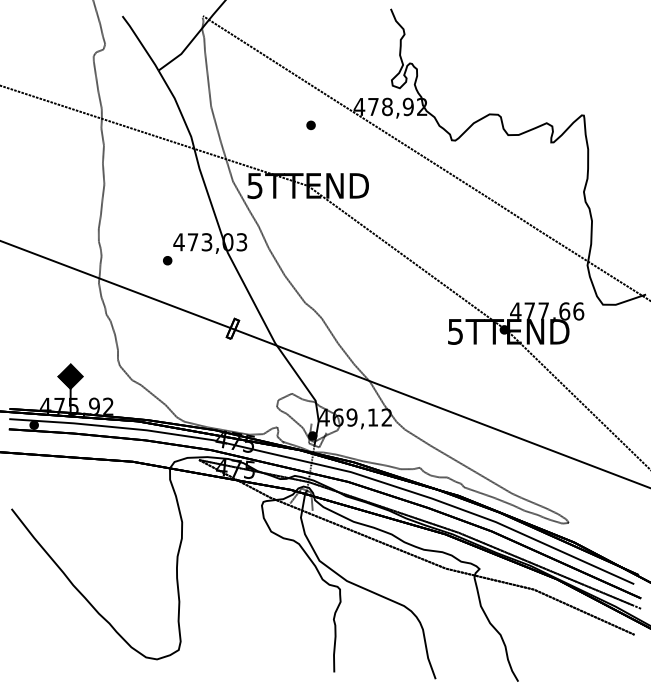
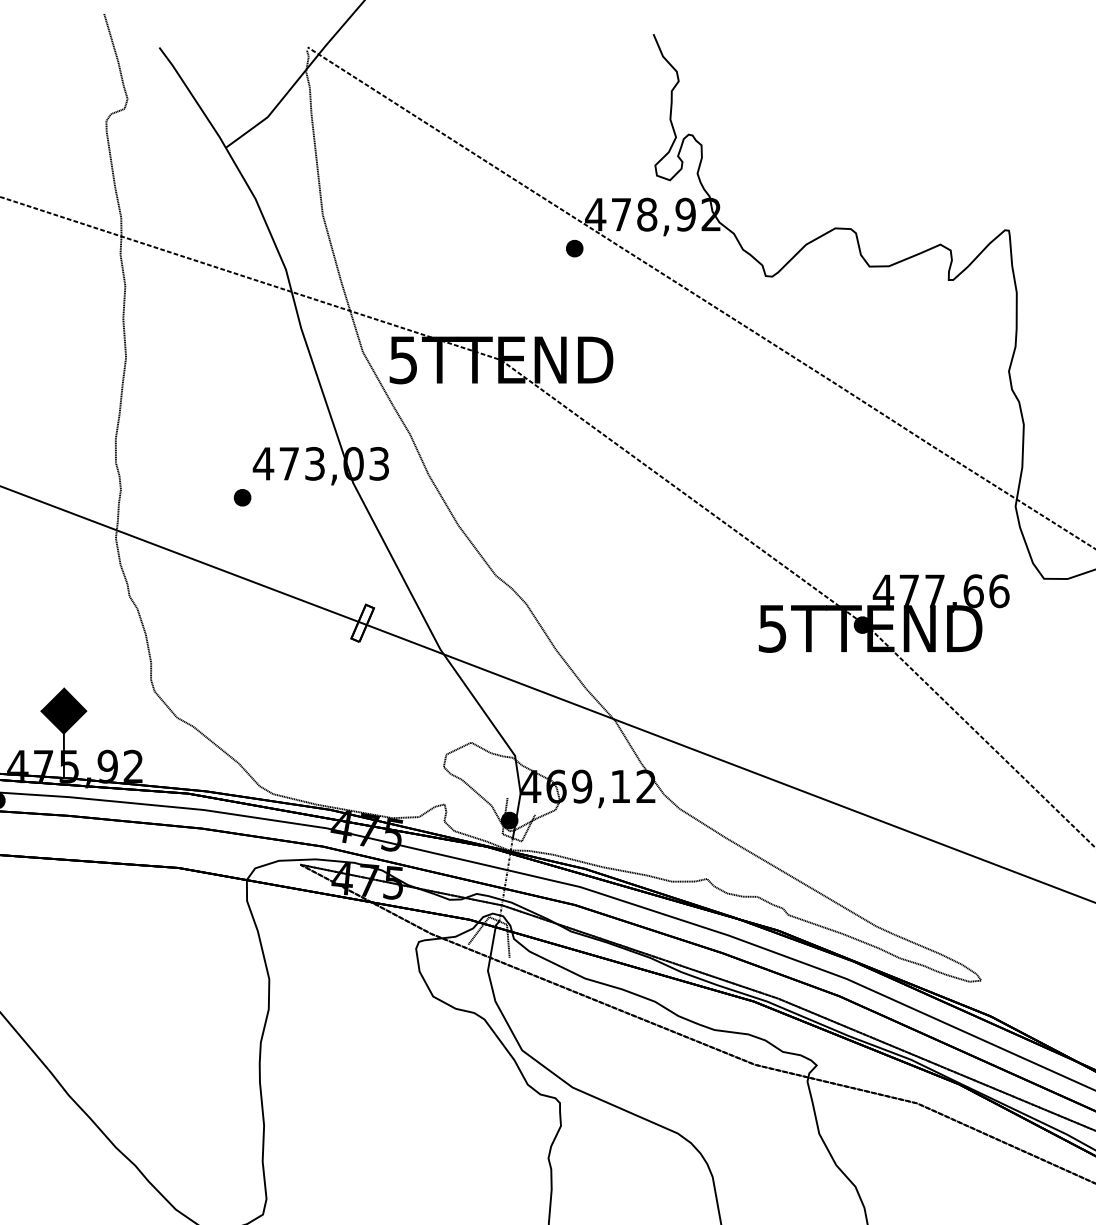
part: (310, 125) -> (573, 248), moved

